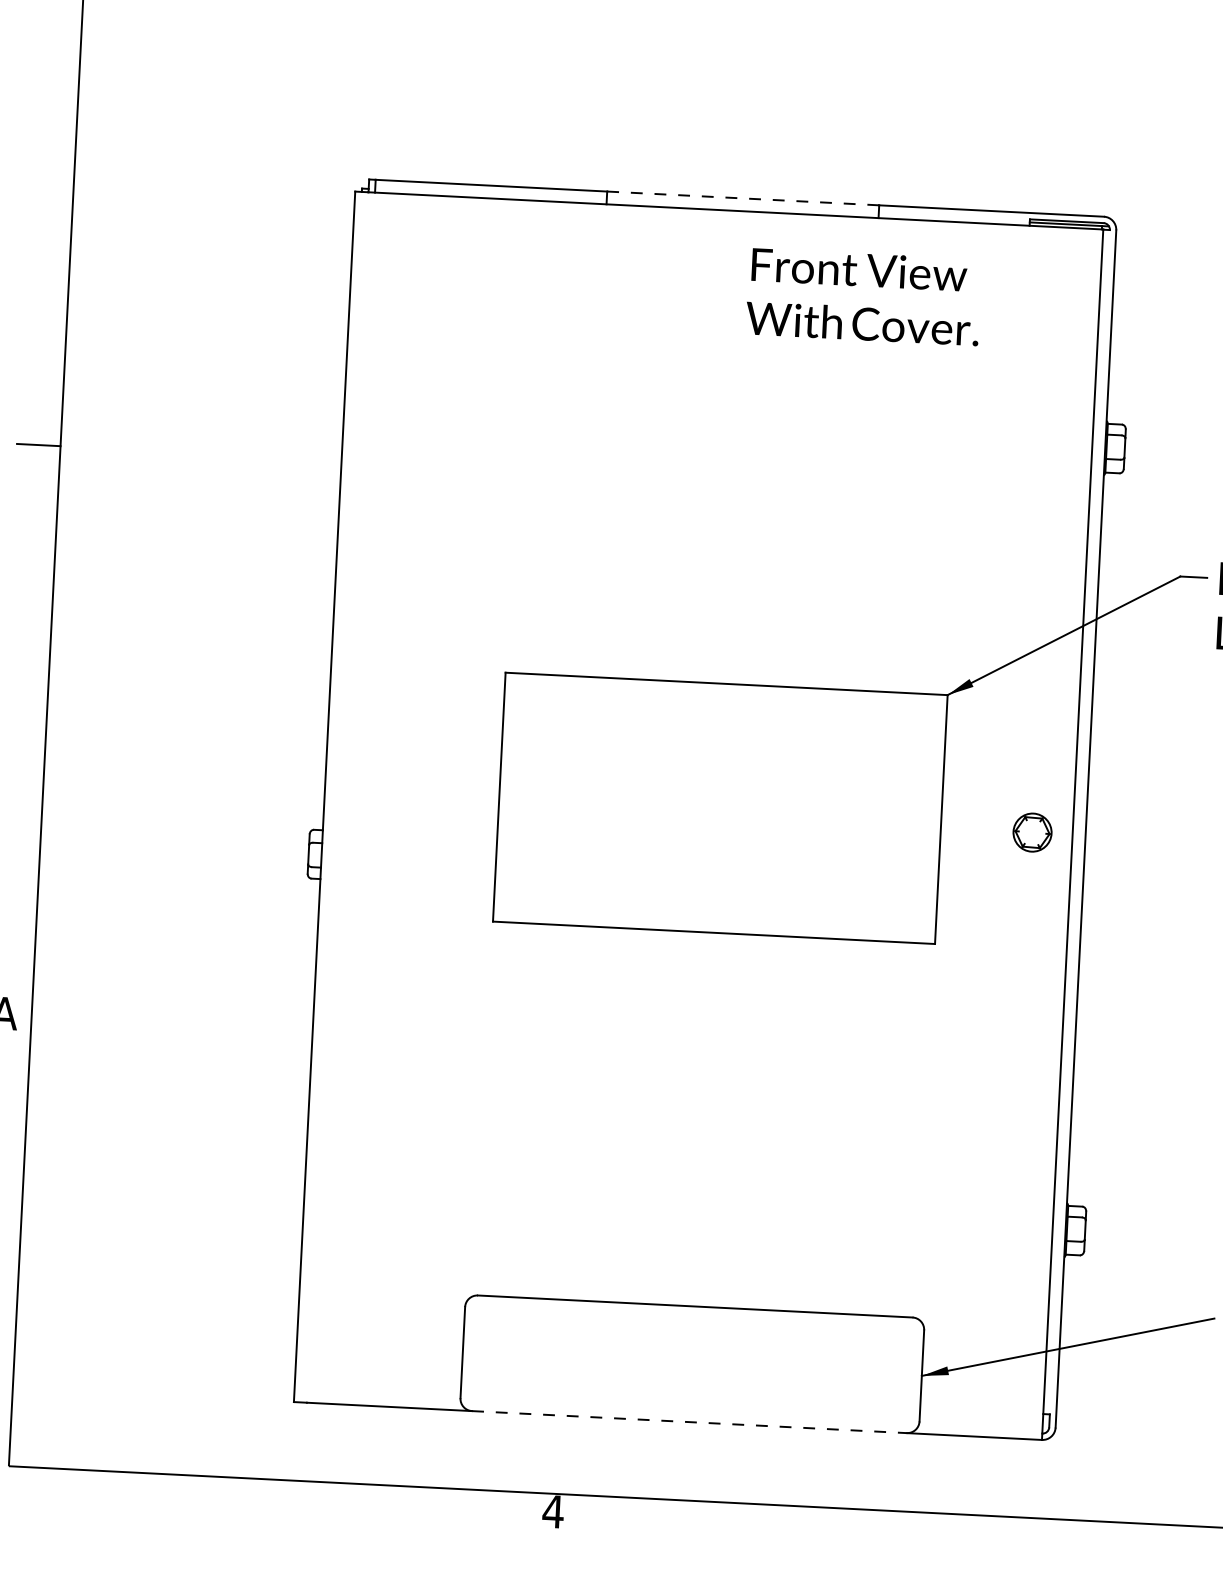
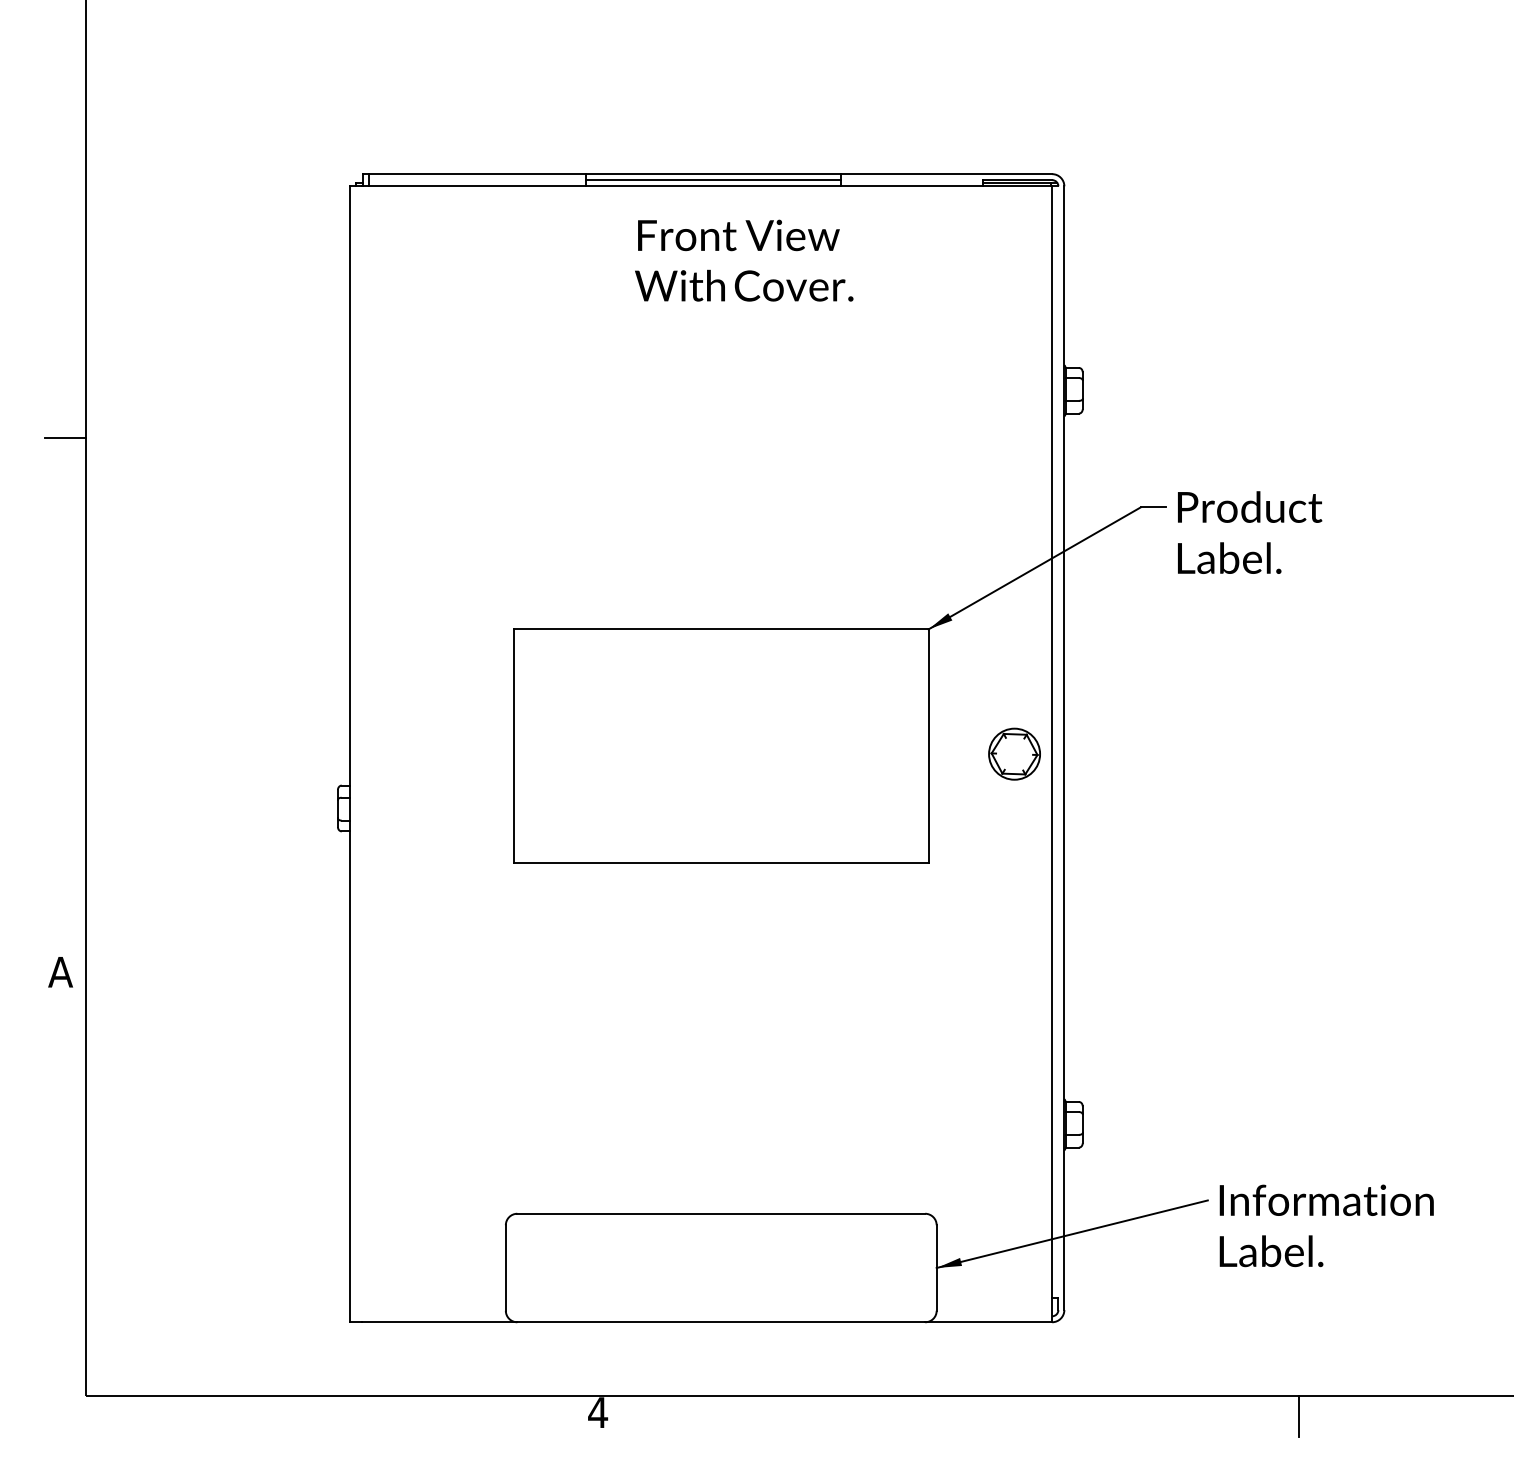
line: (743, 198) -> (713, 174), dashed -> solid
line: (742, 205) -> (713, 180), added
text: (864, 296) -> (744, 260), moved
part: (1032, 831) -> (1014, 753), size x1.43
line: (689, 1422) -> (721, 1322), dashed -> solid

